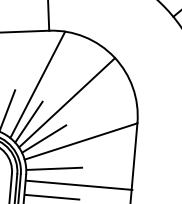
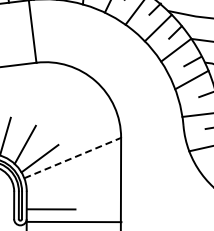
line: (37, 85) -> (30, 111), removed
line: (67, 102) -> (57, 124), removed
line: (81, 140) -> (73, 157), solid -> dashed
line: (54, 169) -> (51, 184), removed
line: (79, 184) -> (74, 196), removed

